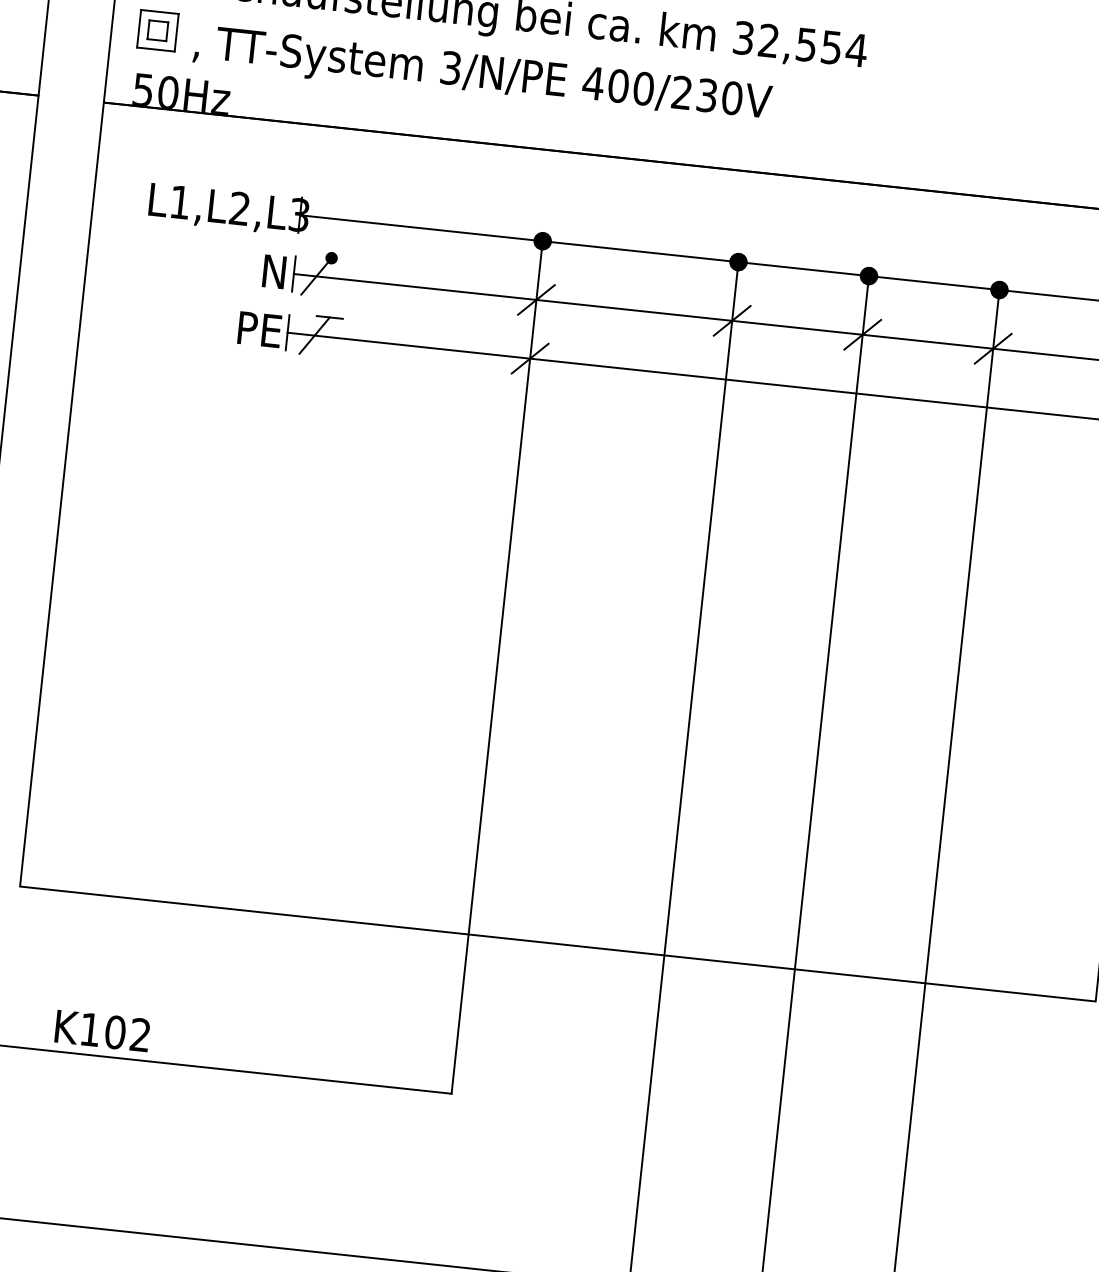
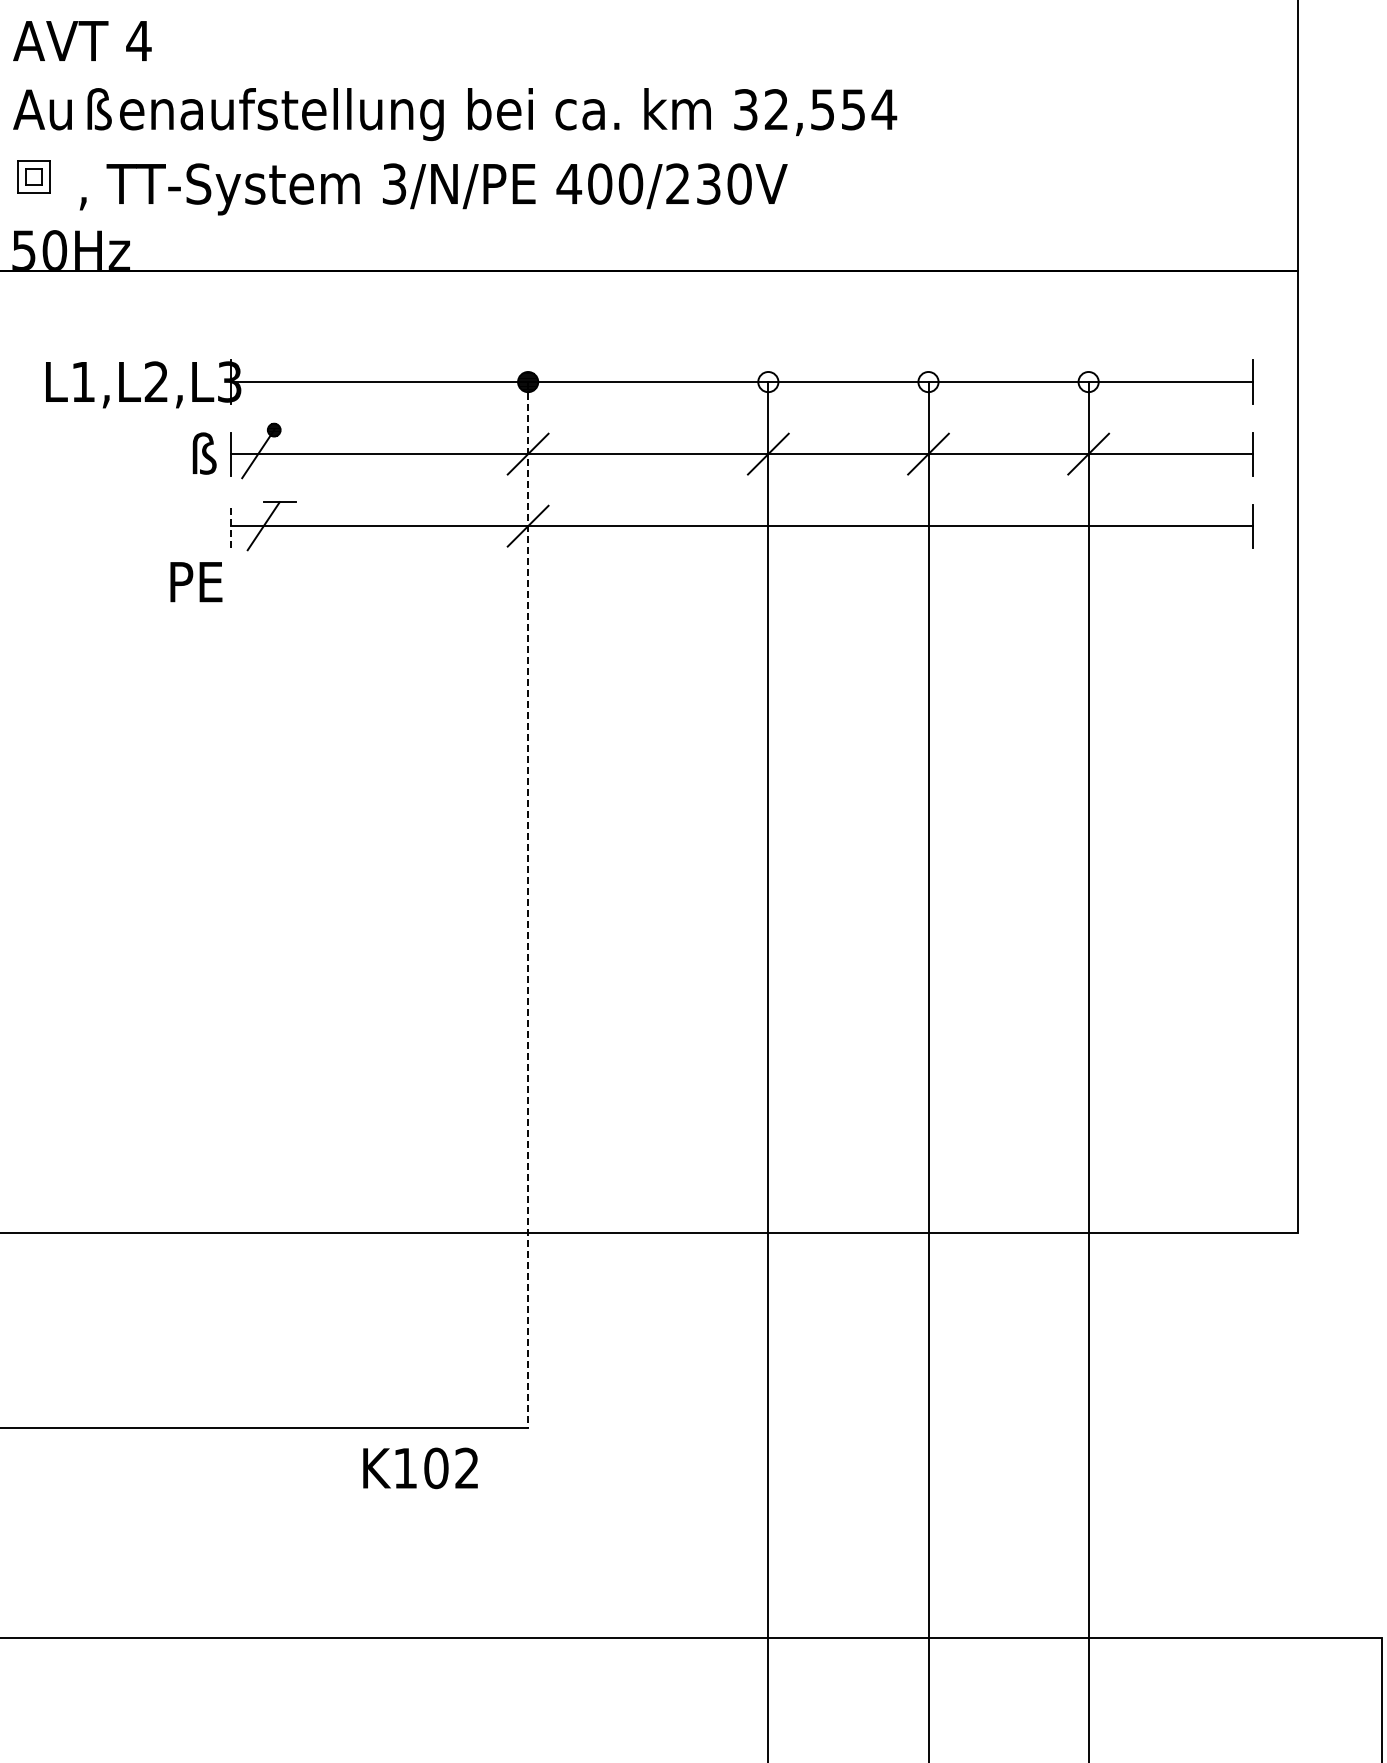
part: (157, 30) -> (33, 176), size x0.7
hatch: (738, 262) -> (768, 382), removed
text: (273, 271) -> (205, 453), N -> ß
hatch: (868, 276) -> (928, 382), removed
hatch: (999, 290) -> (1088, 382), removed
text: (259, 330) -> (196, 582), moved
line: (287, 332) -> (230, 526), solid -> dashed
line: (497, 667) -> (528, 905), solid -> dashed
text: (102, 1031) -> (420, 1468), moved

